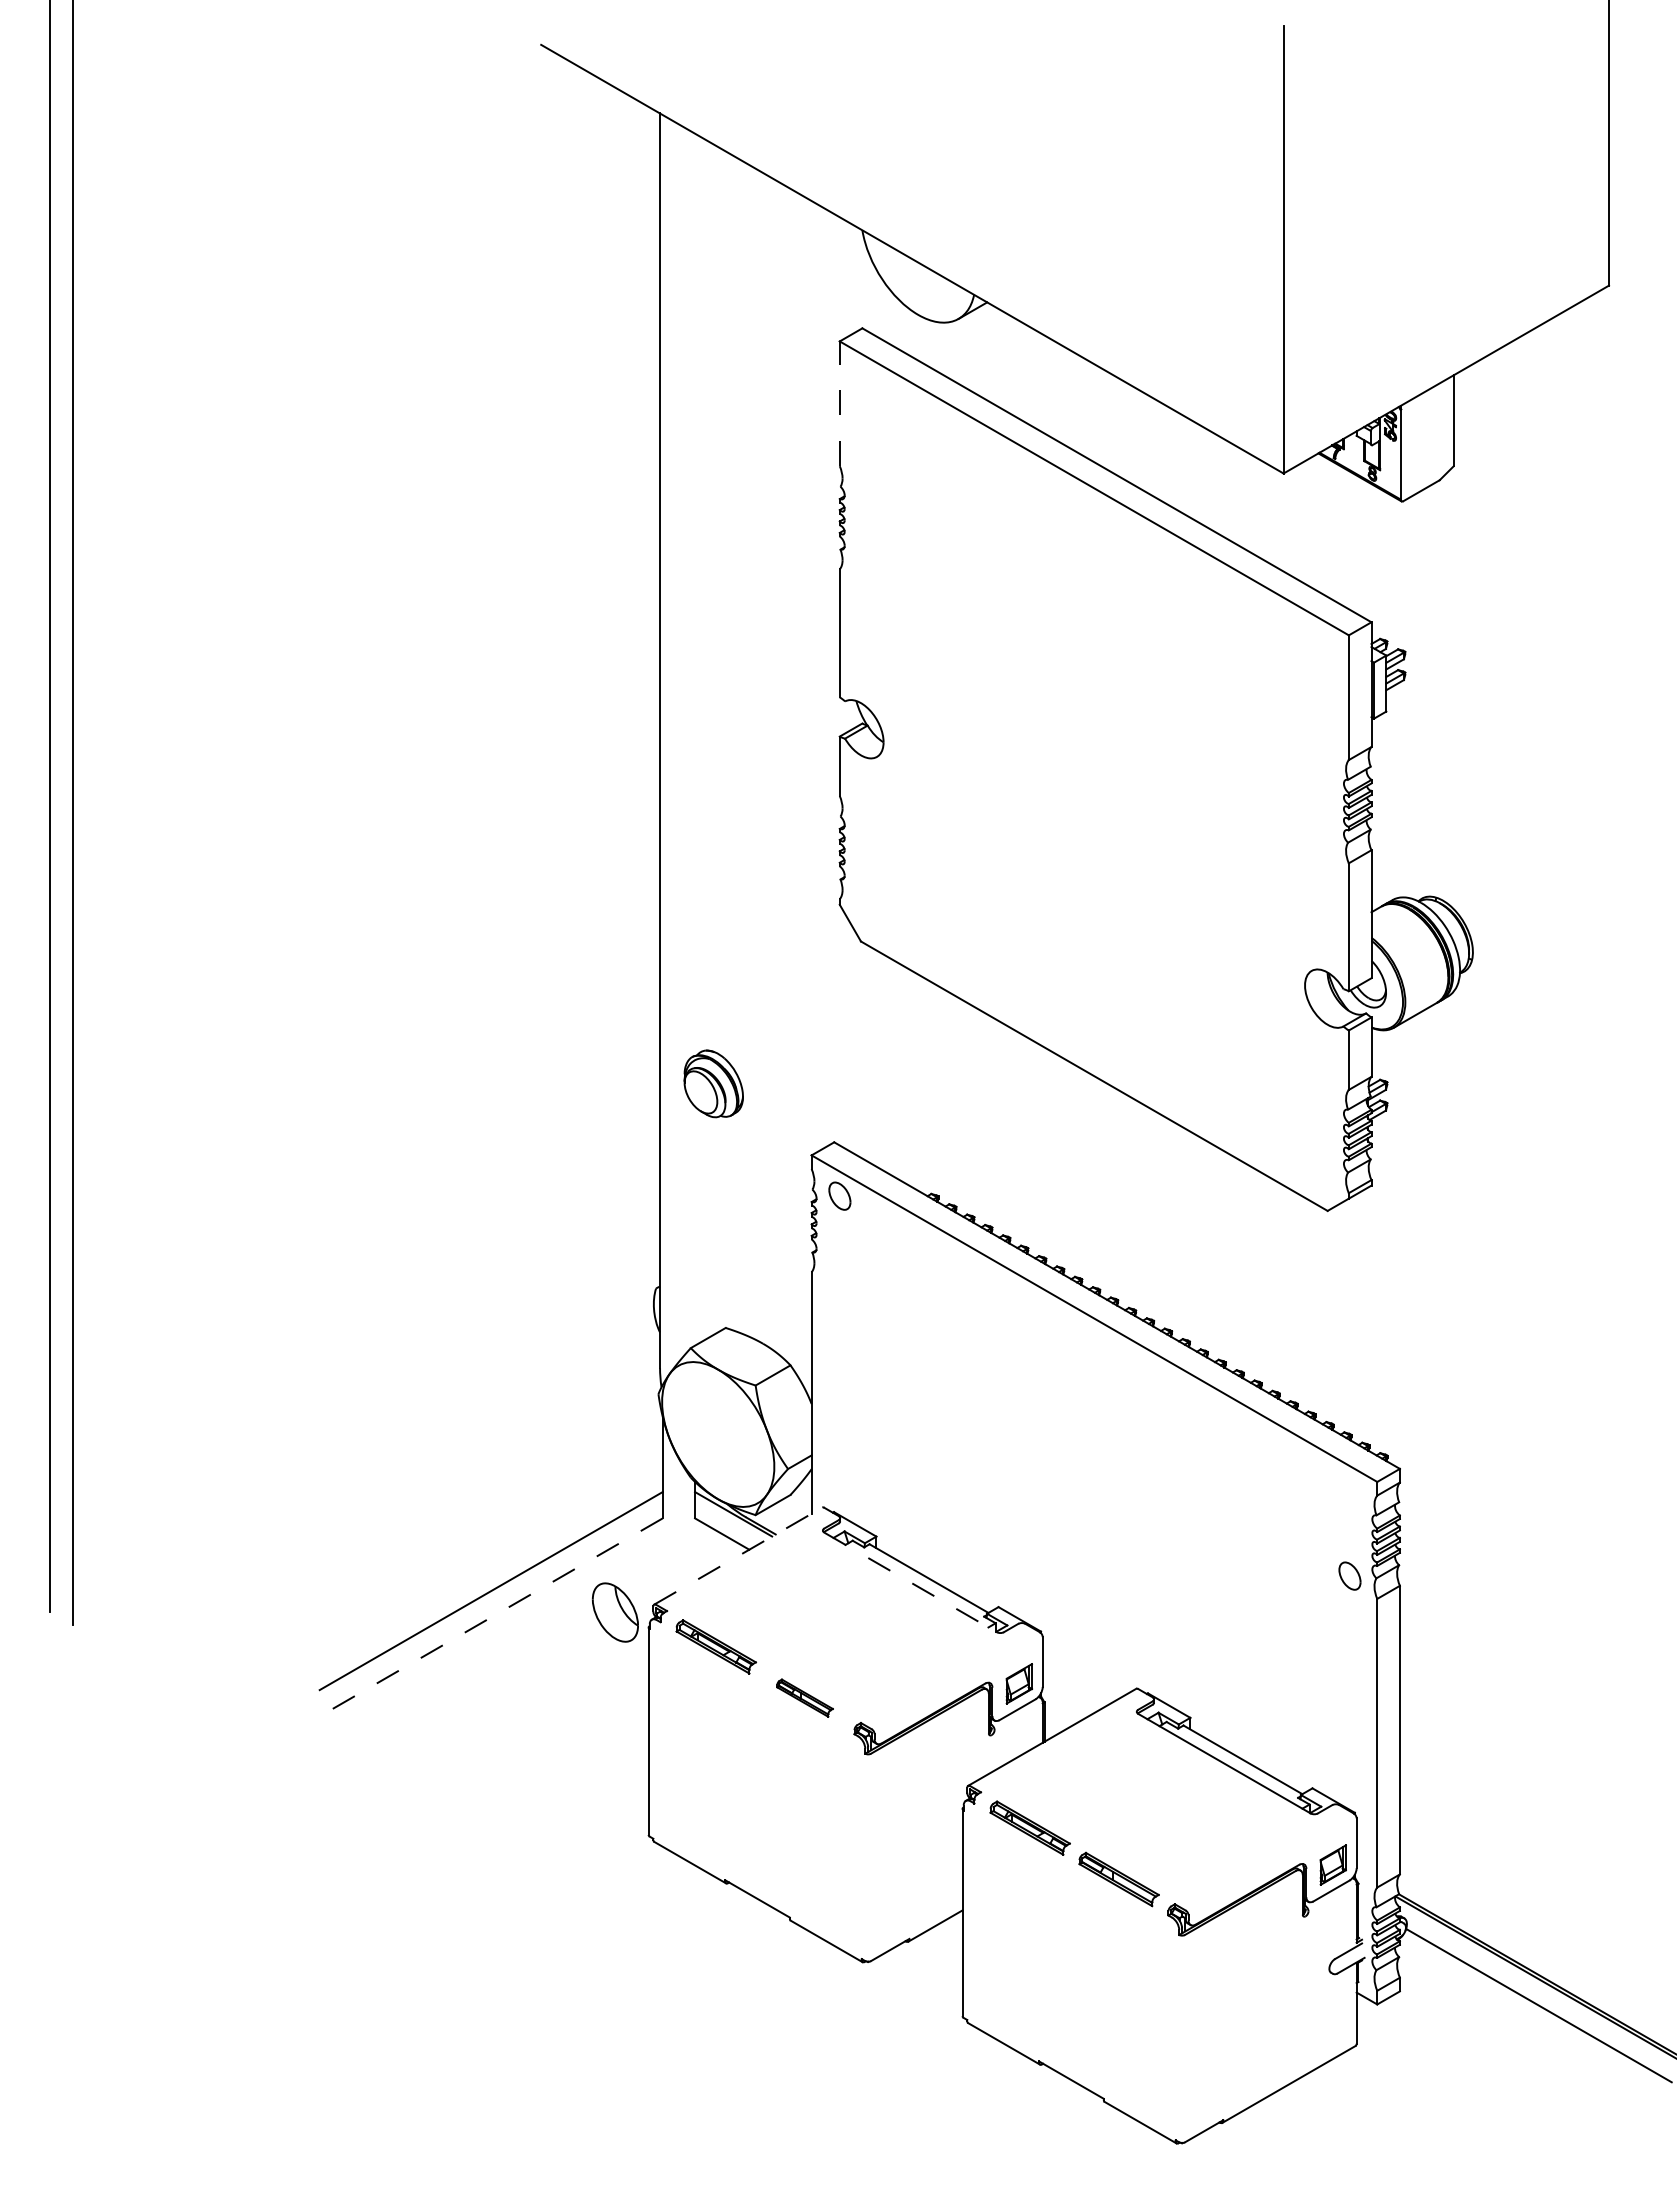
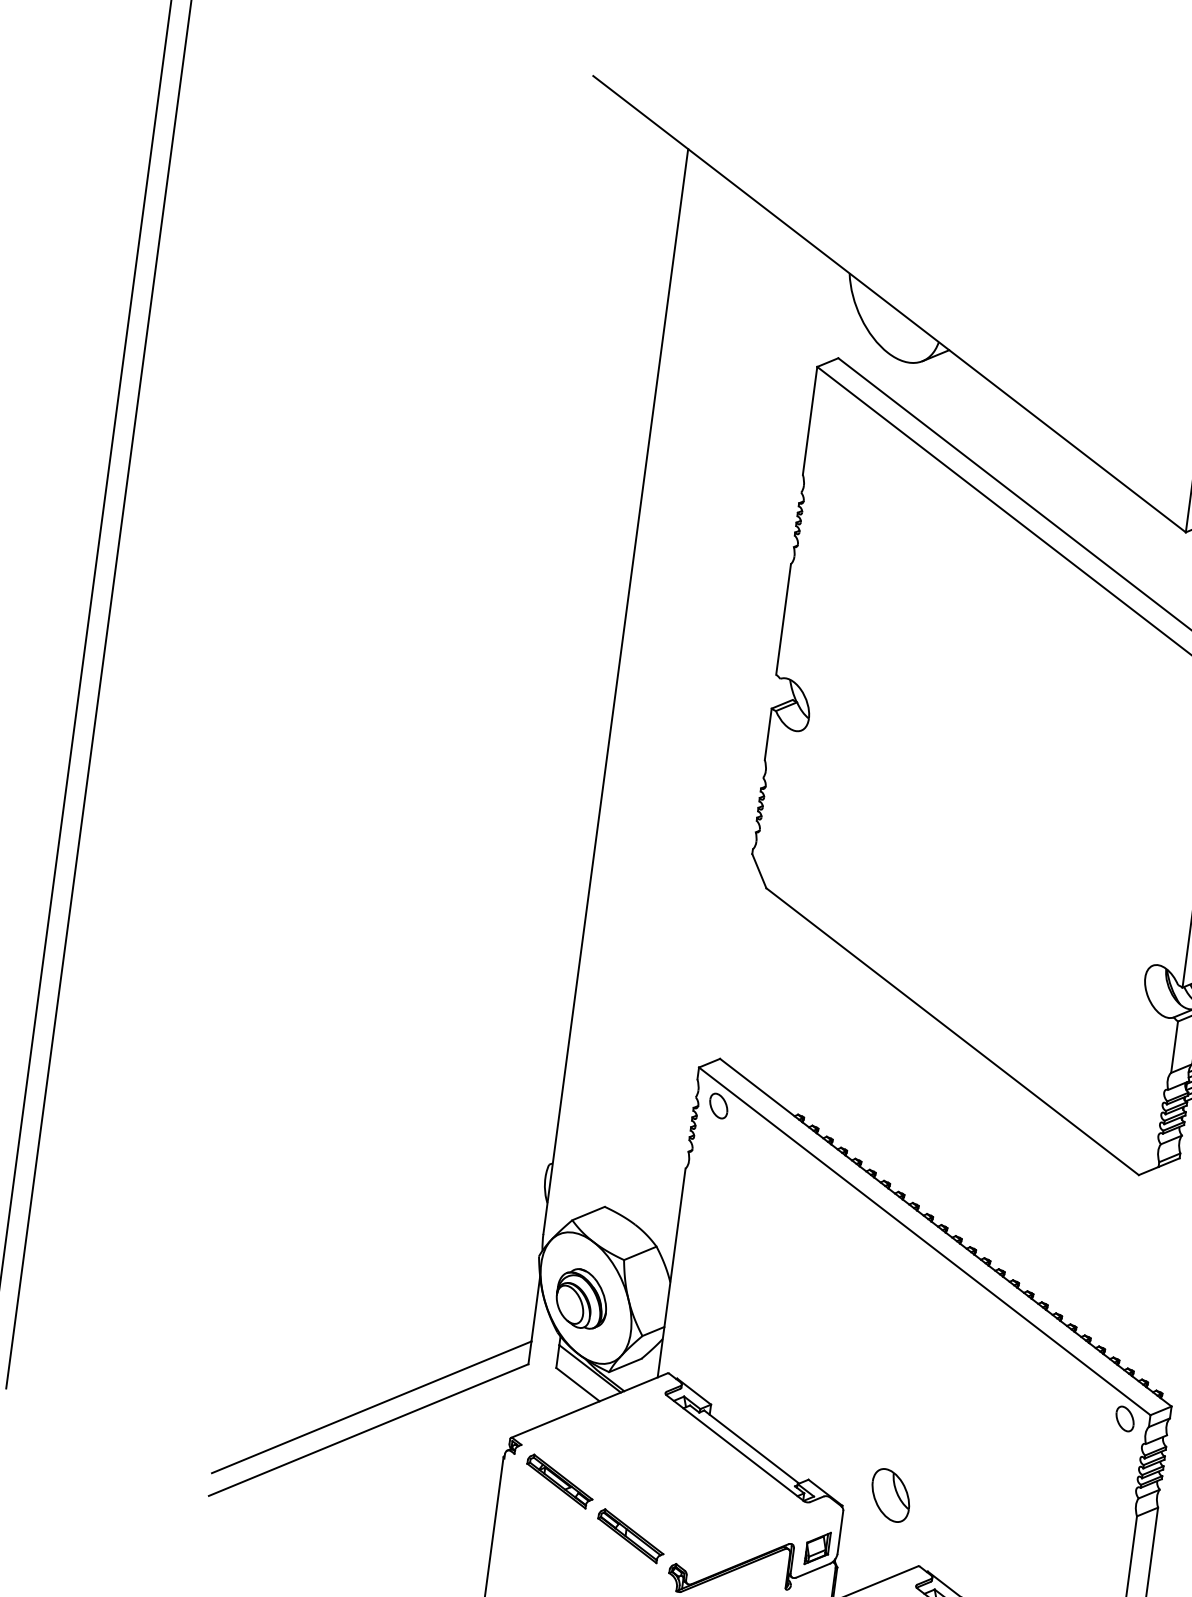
line: (839, 403) -> (809, 420), dashed -> solid
part: (713, 1083) -> (581, 1298), moved
line: (738, 1555) -> (589, 1405), dashed -> solid
part: (1349, 1575) -> (1124, 1418), moved
line: (910, 1582) -> (735, 1448), dashed -> solid
part: (615, 1612) -> (890, 1495), moved
line: (490, 1617) -> (368, 1430), dashed -> solid
part: (804, 1697) -> (630, 1535), size x1.43

